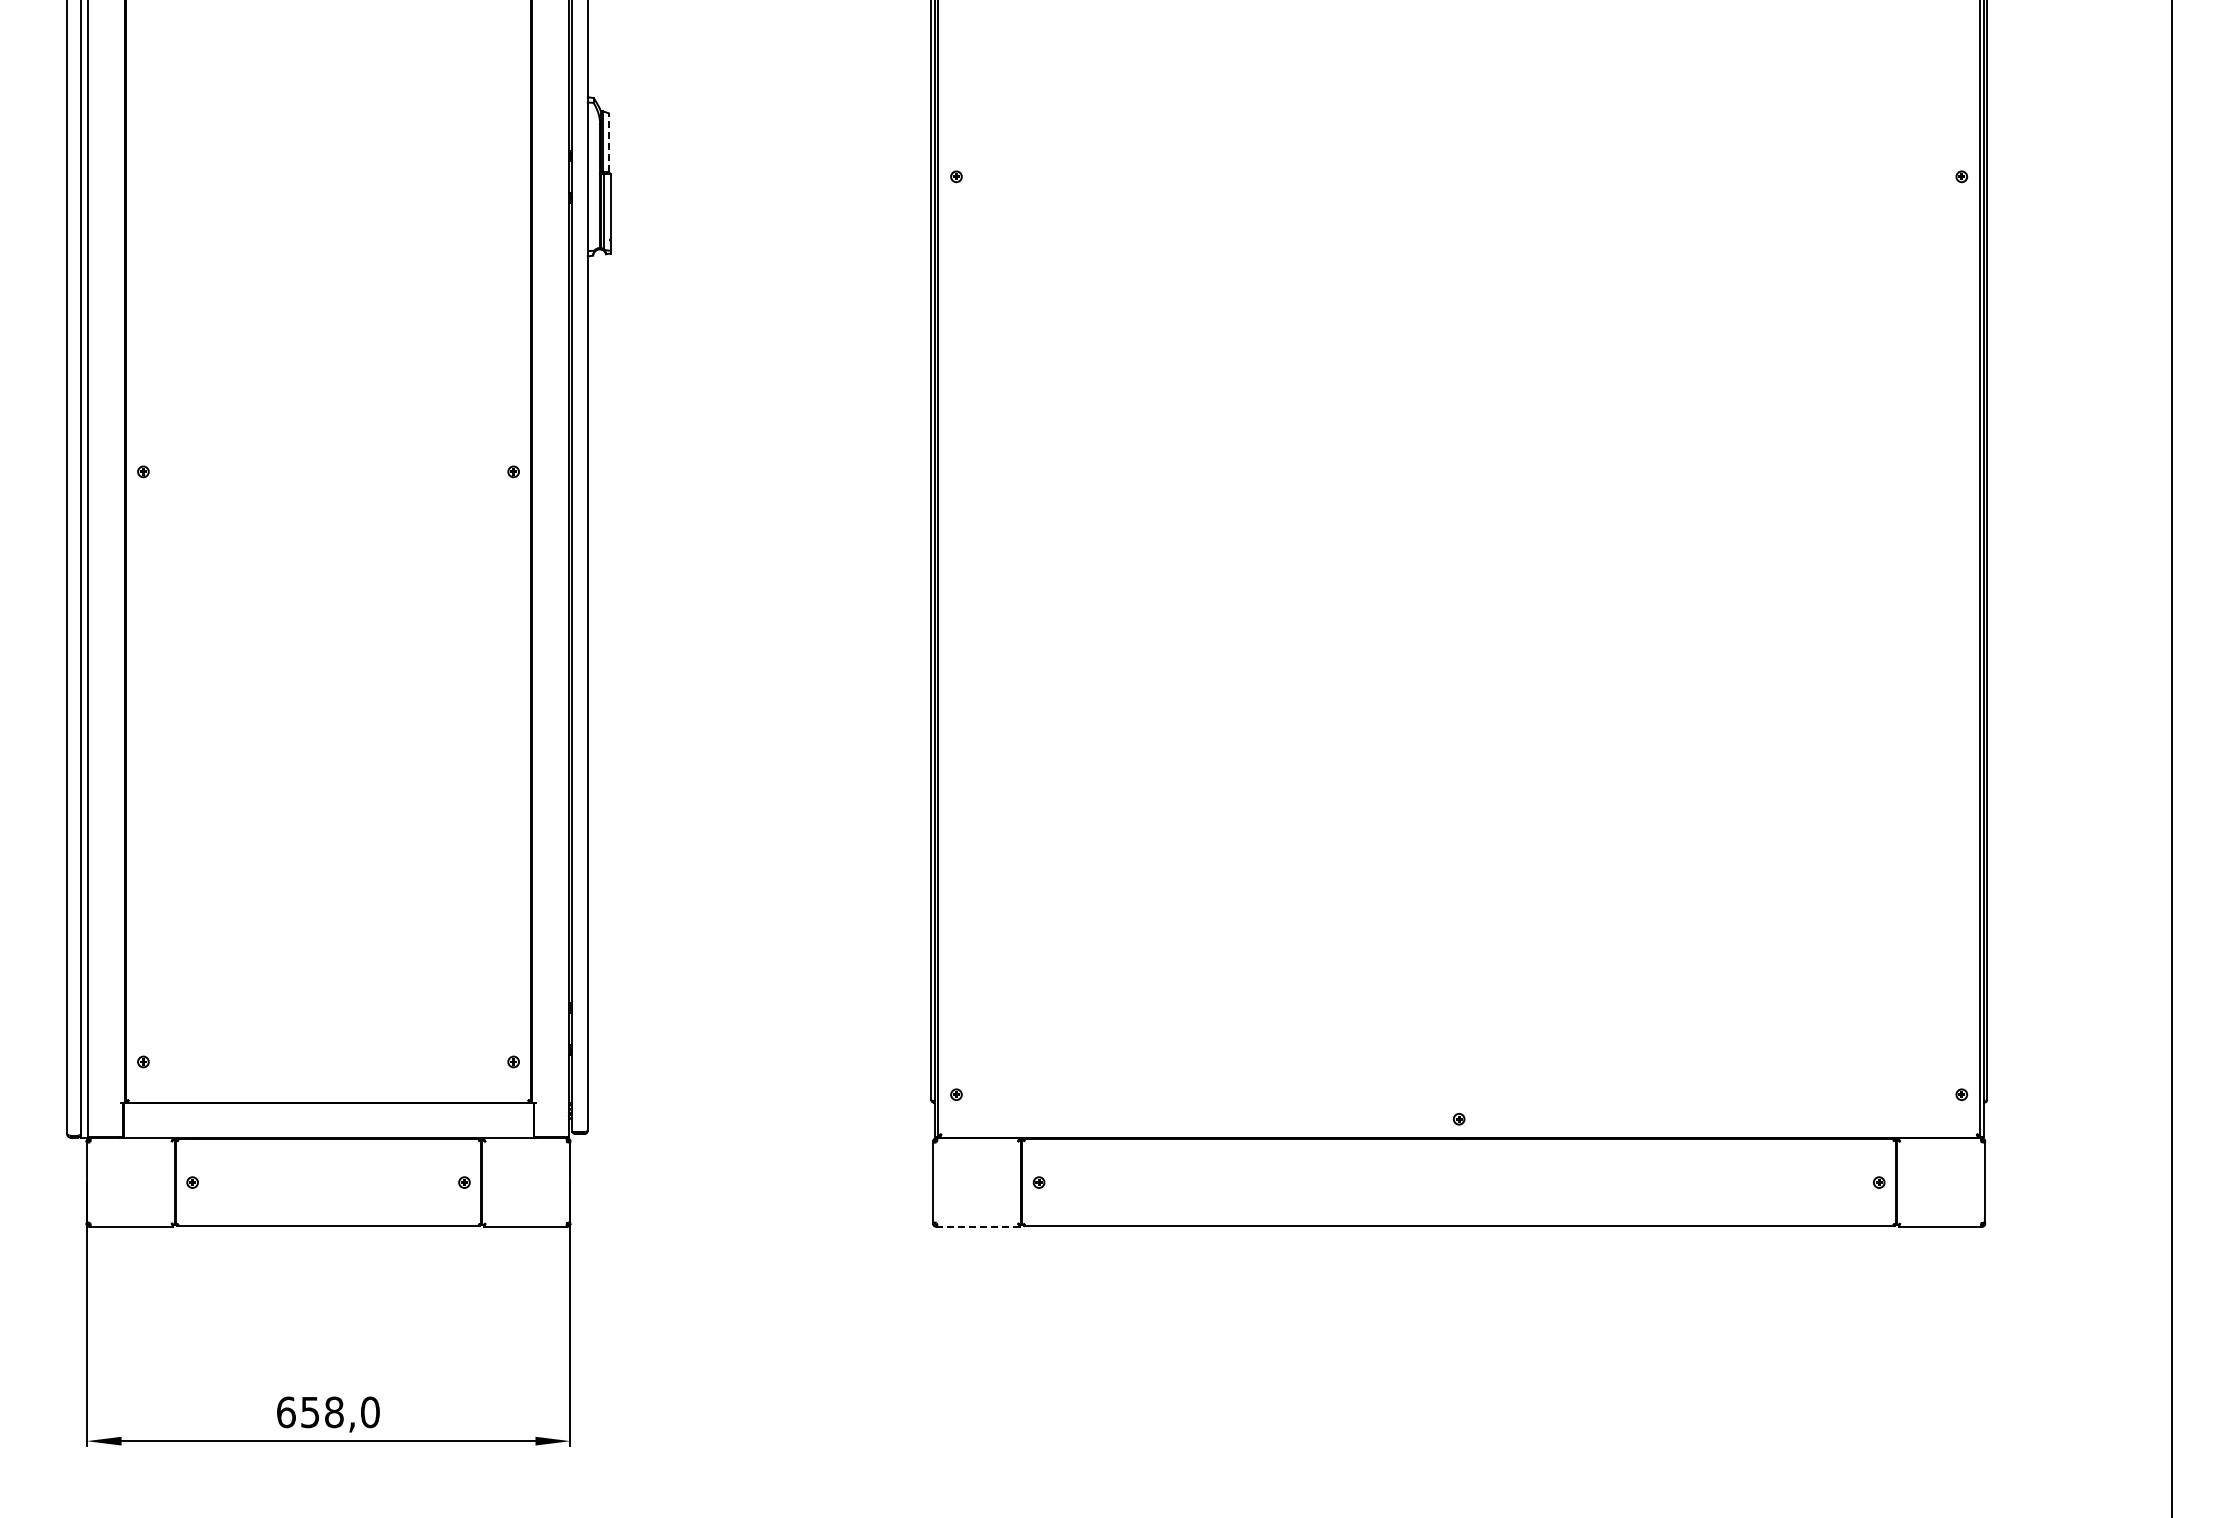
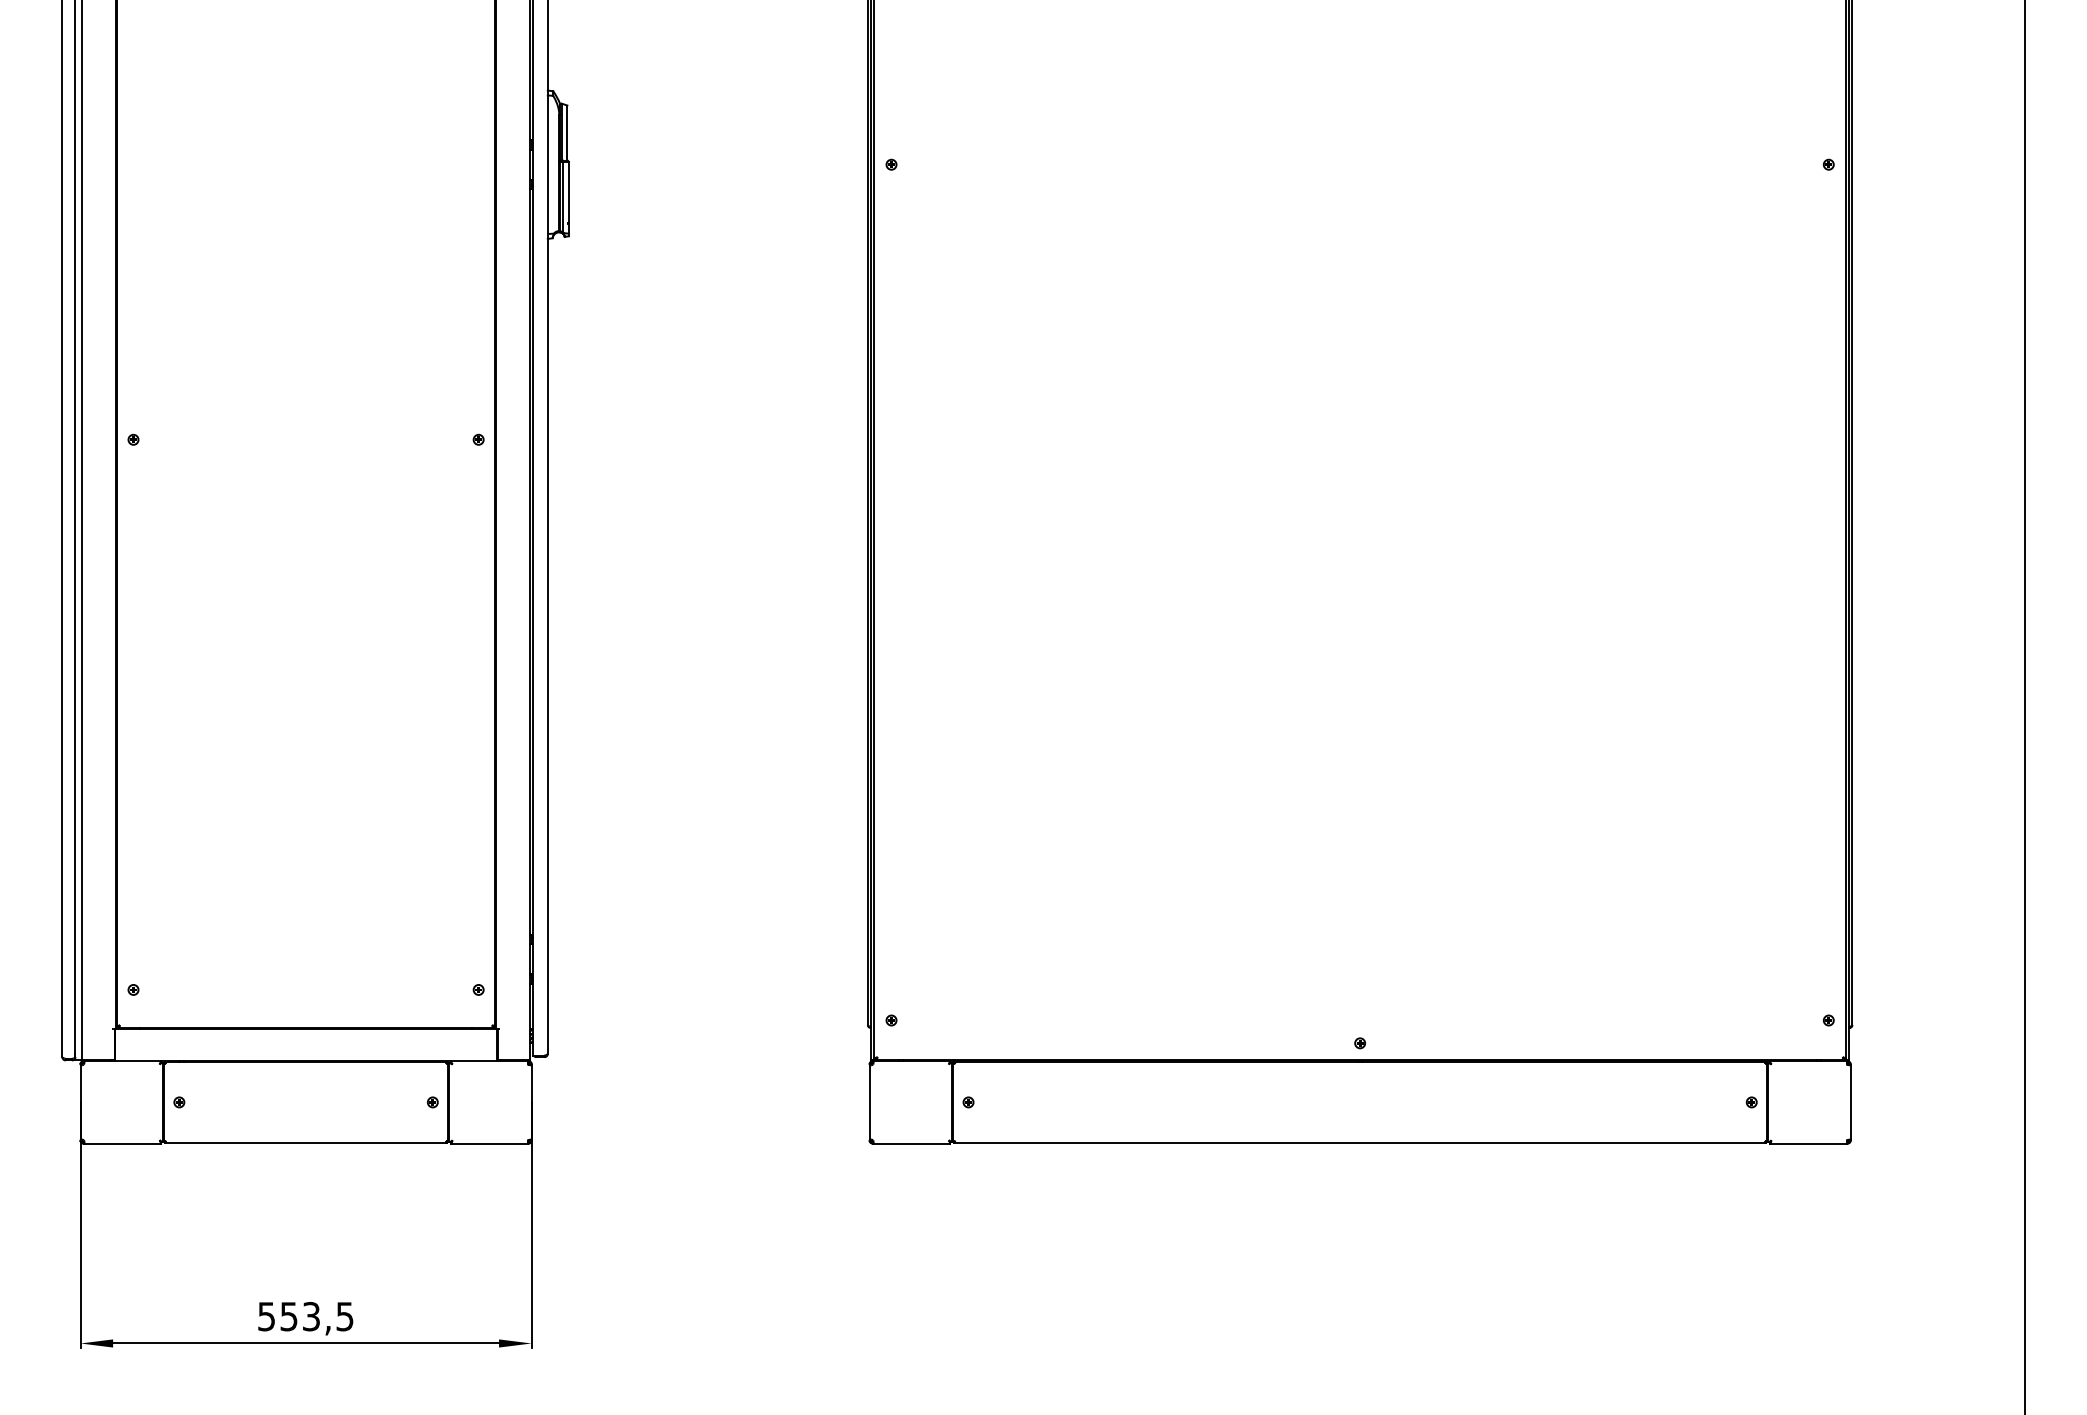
line: (608, 142) -> (567, 132), dashed -> solid
line: (977, 1226) -> (911, 1143), dashed -> solid
text: (328, 1412) -> (306, 1316), 658,0 -> 553,5

